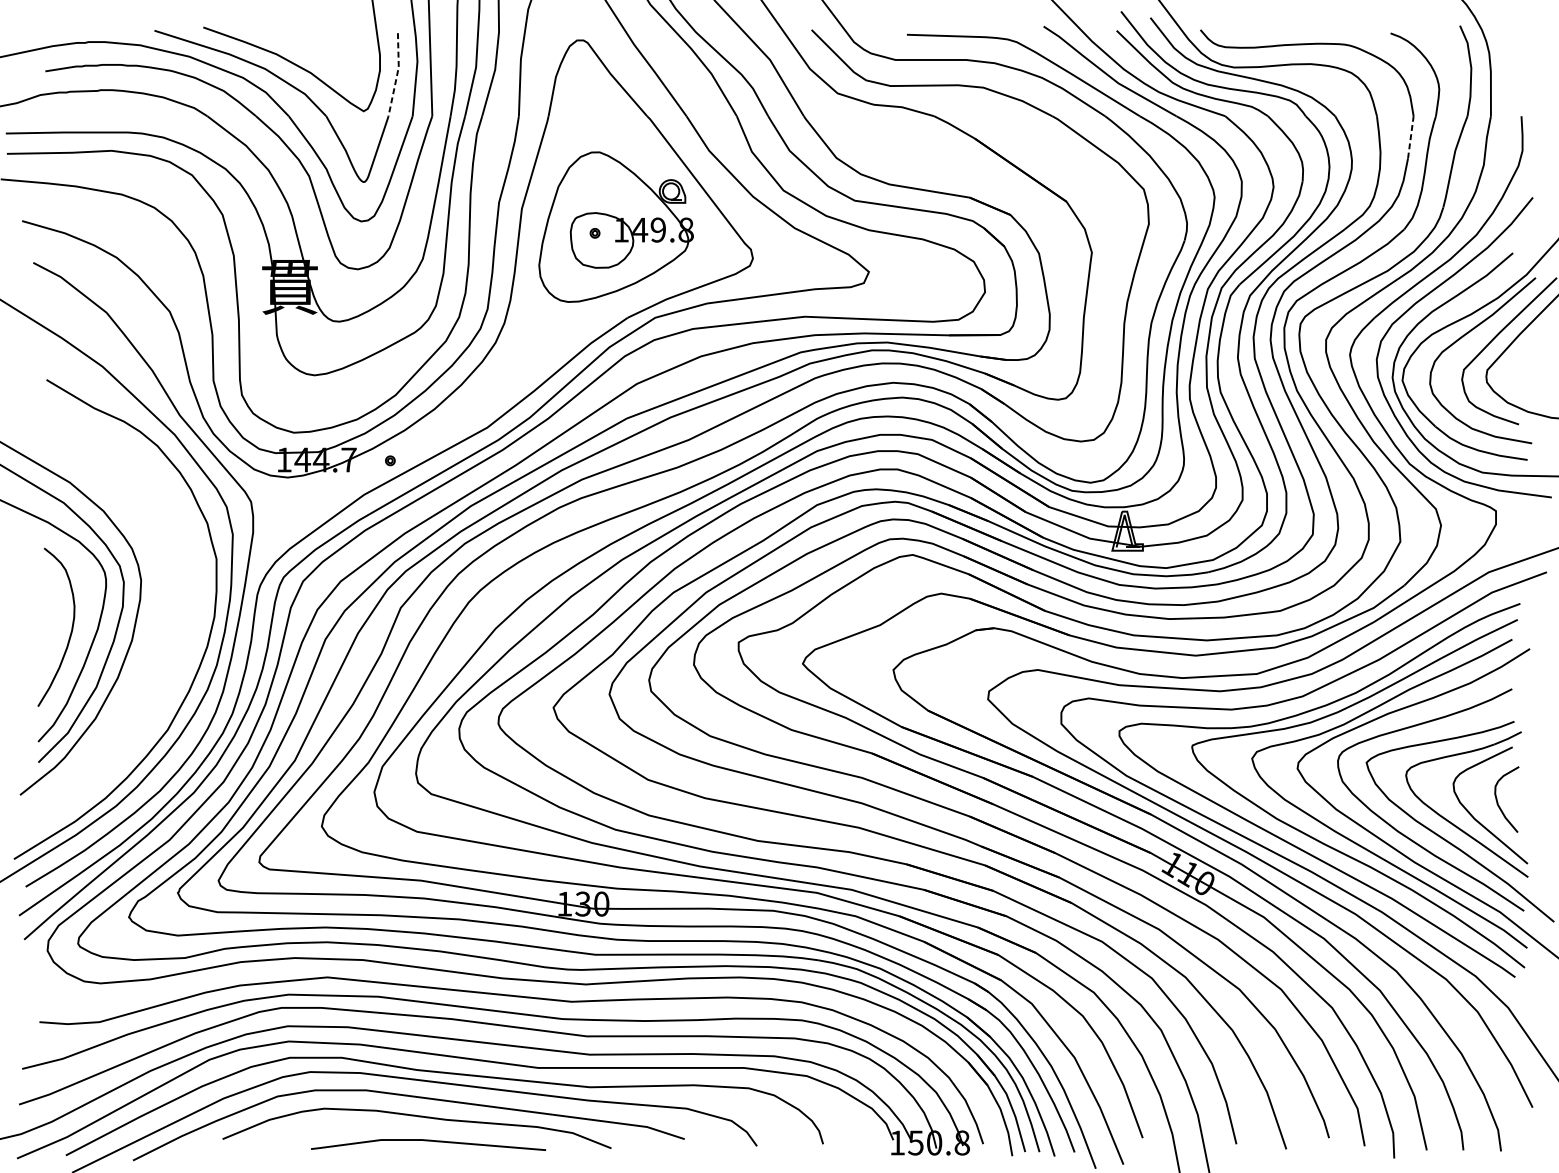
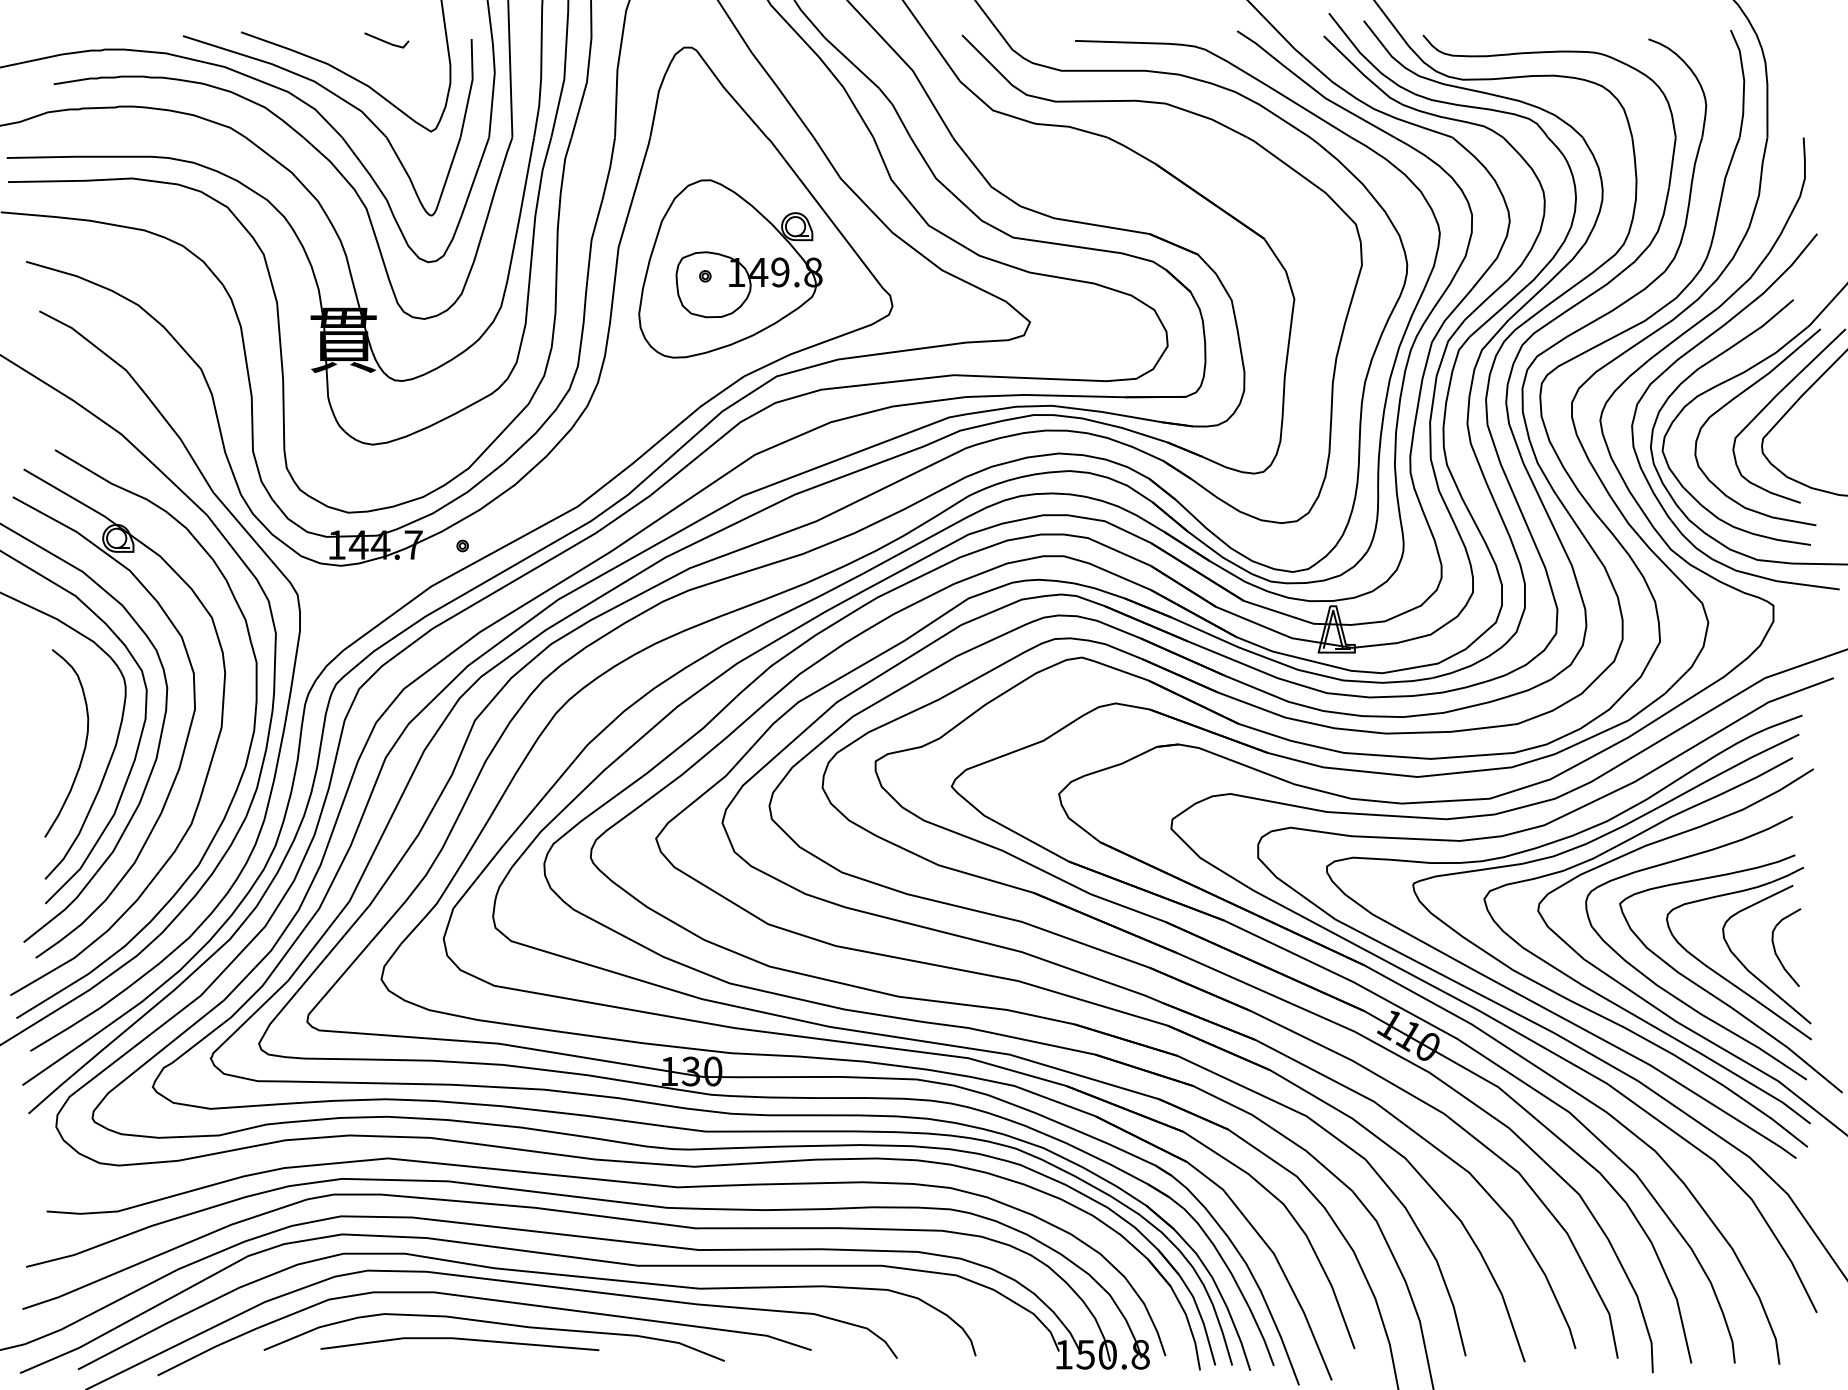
line: (325, 34) -> (385, 40), added
line: (396, 74) -> (470, 88), dashed -> solid
line: (1410, 137) -> (1672, 162), dashed -> solid
part: (154, 631) -> (183, 748), added
line: (428, 1141) -> (459, 1339), moved

